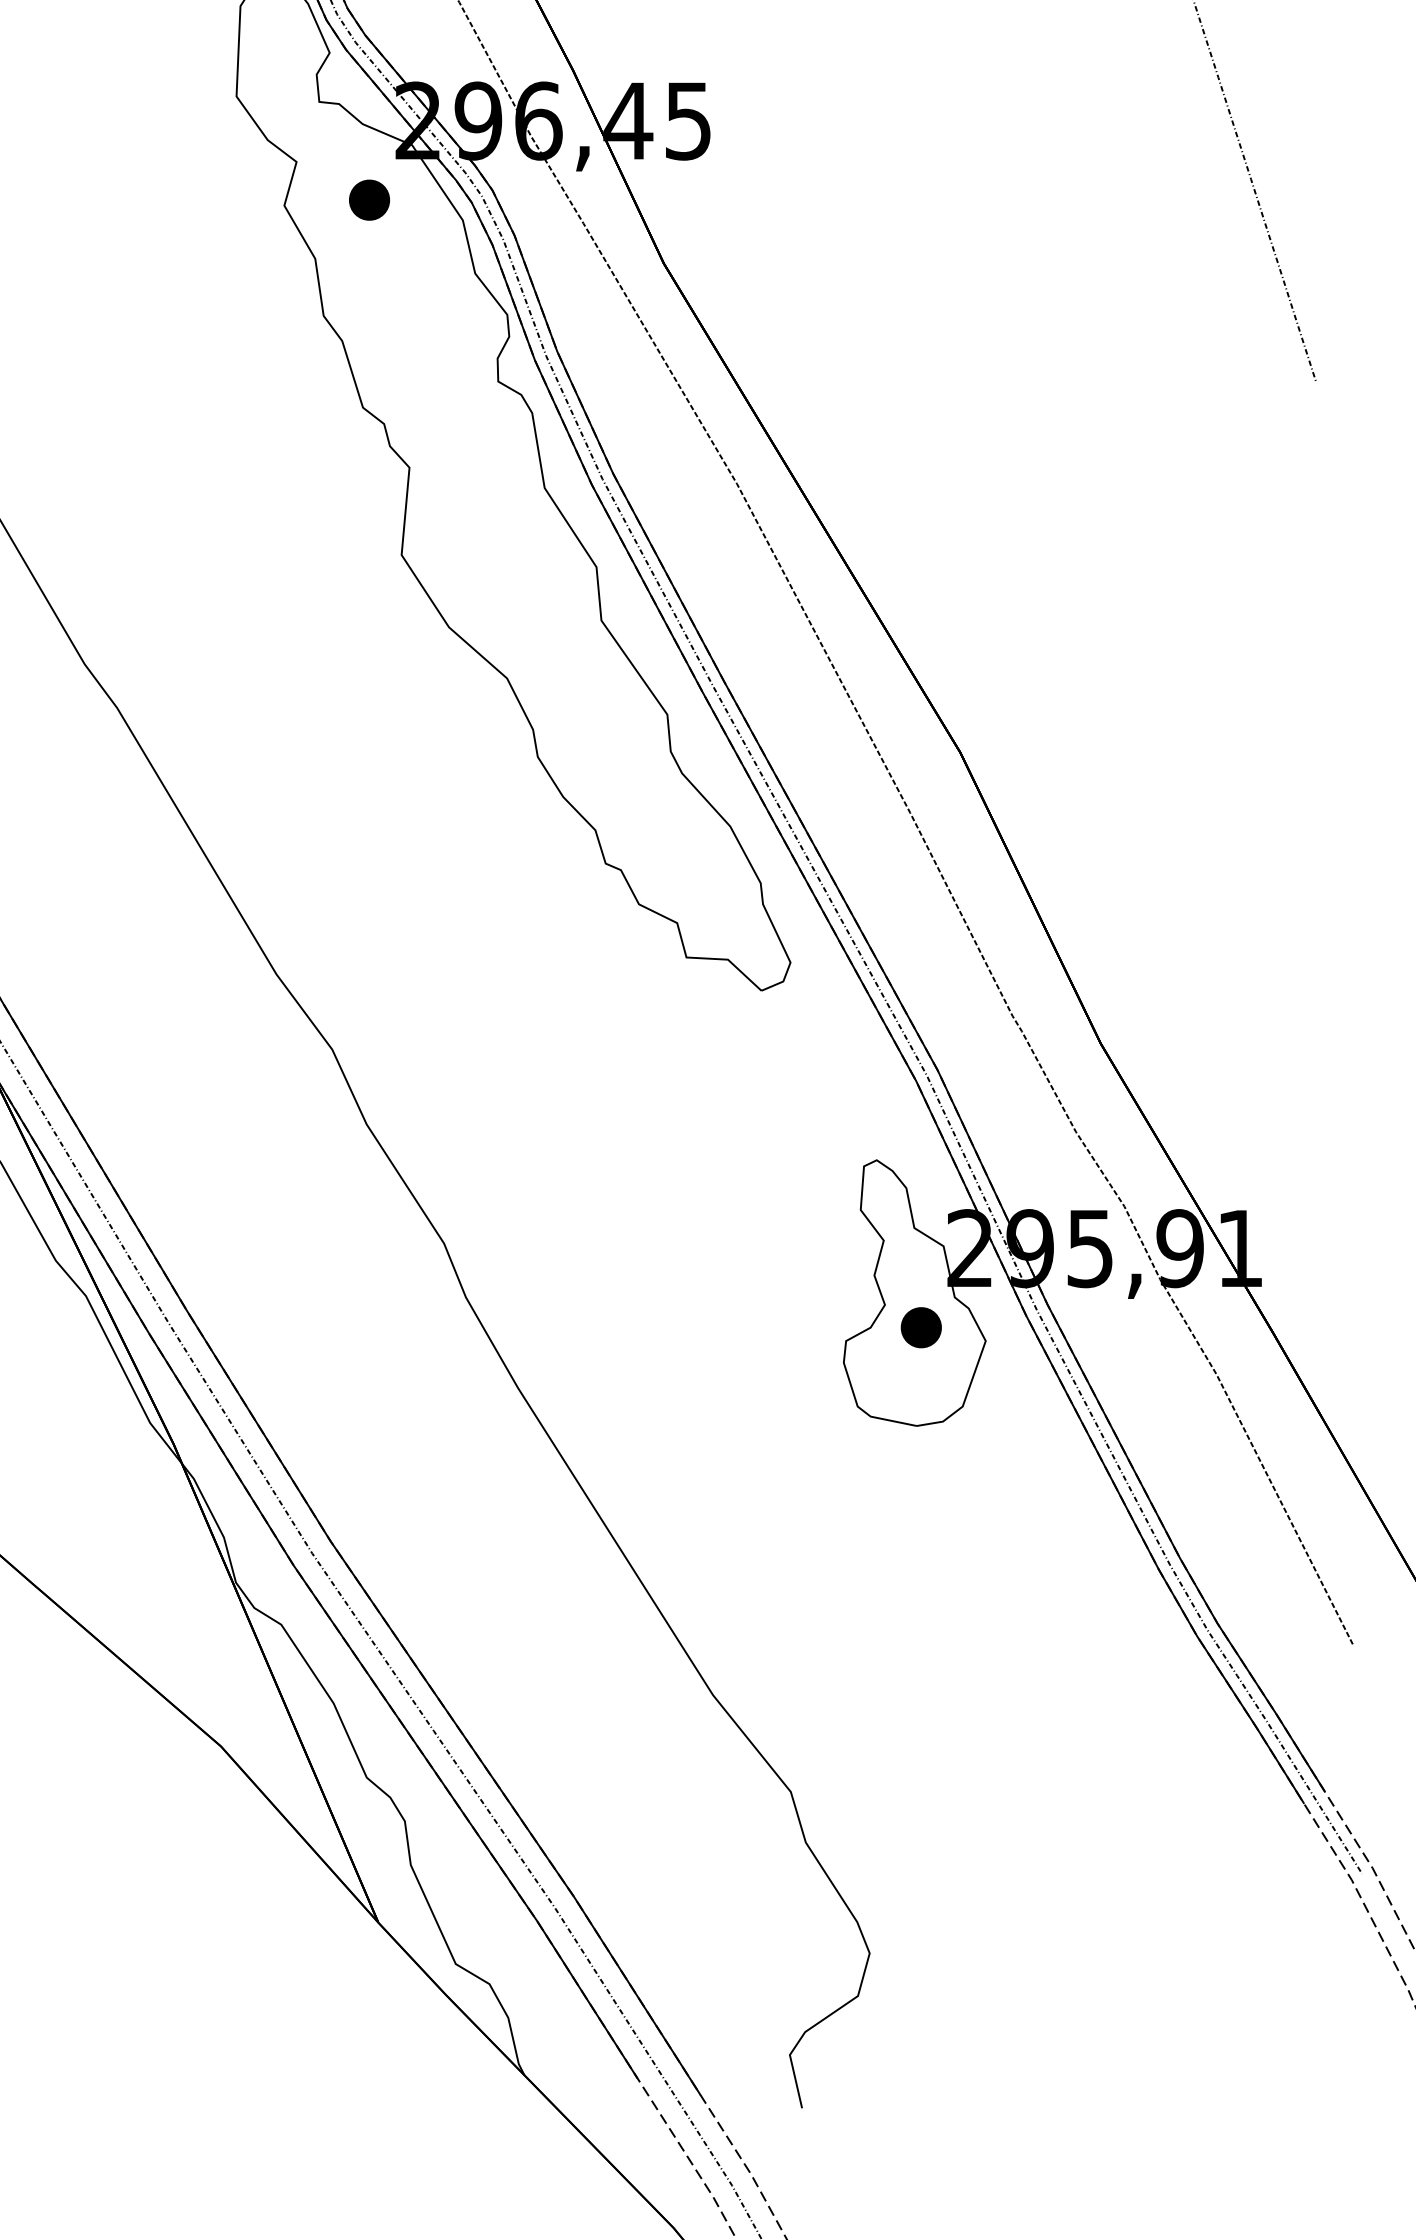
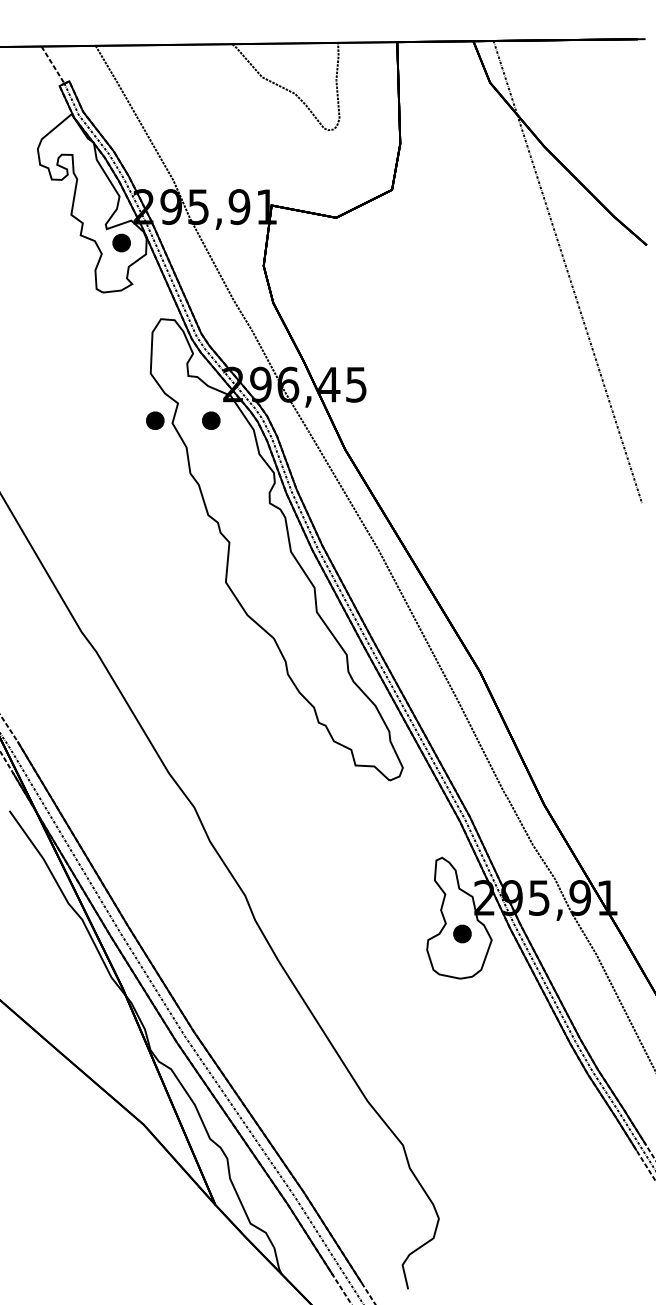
part: (247, 199) -> (155, 420), added

